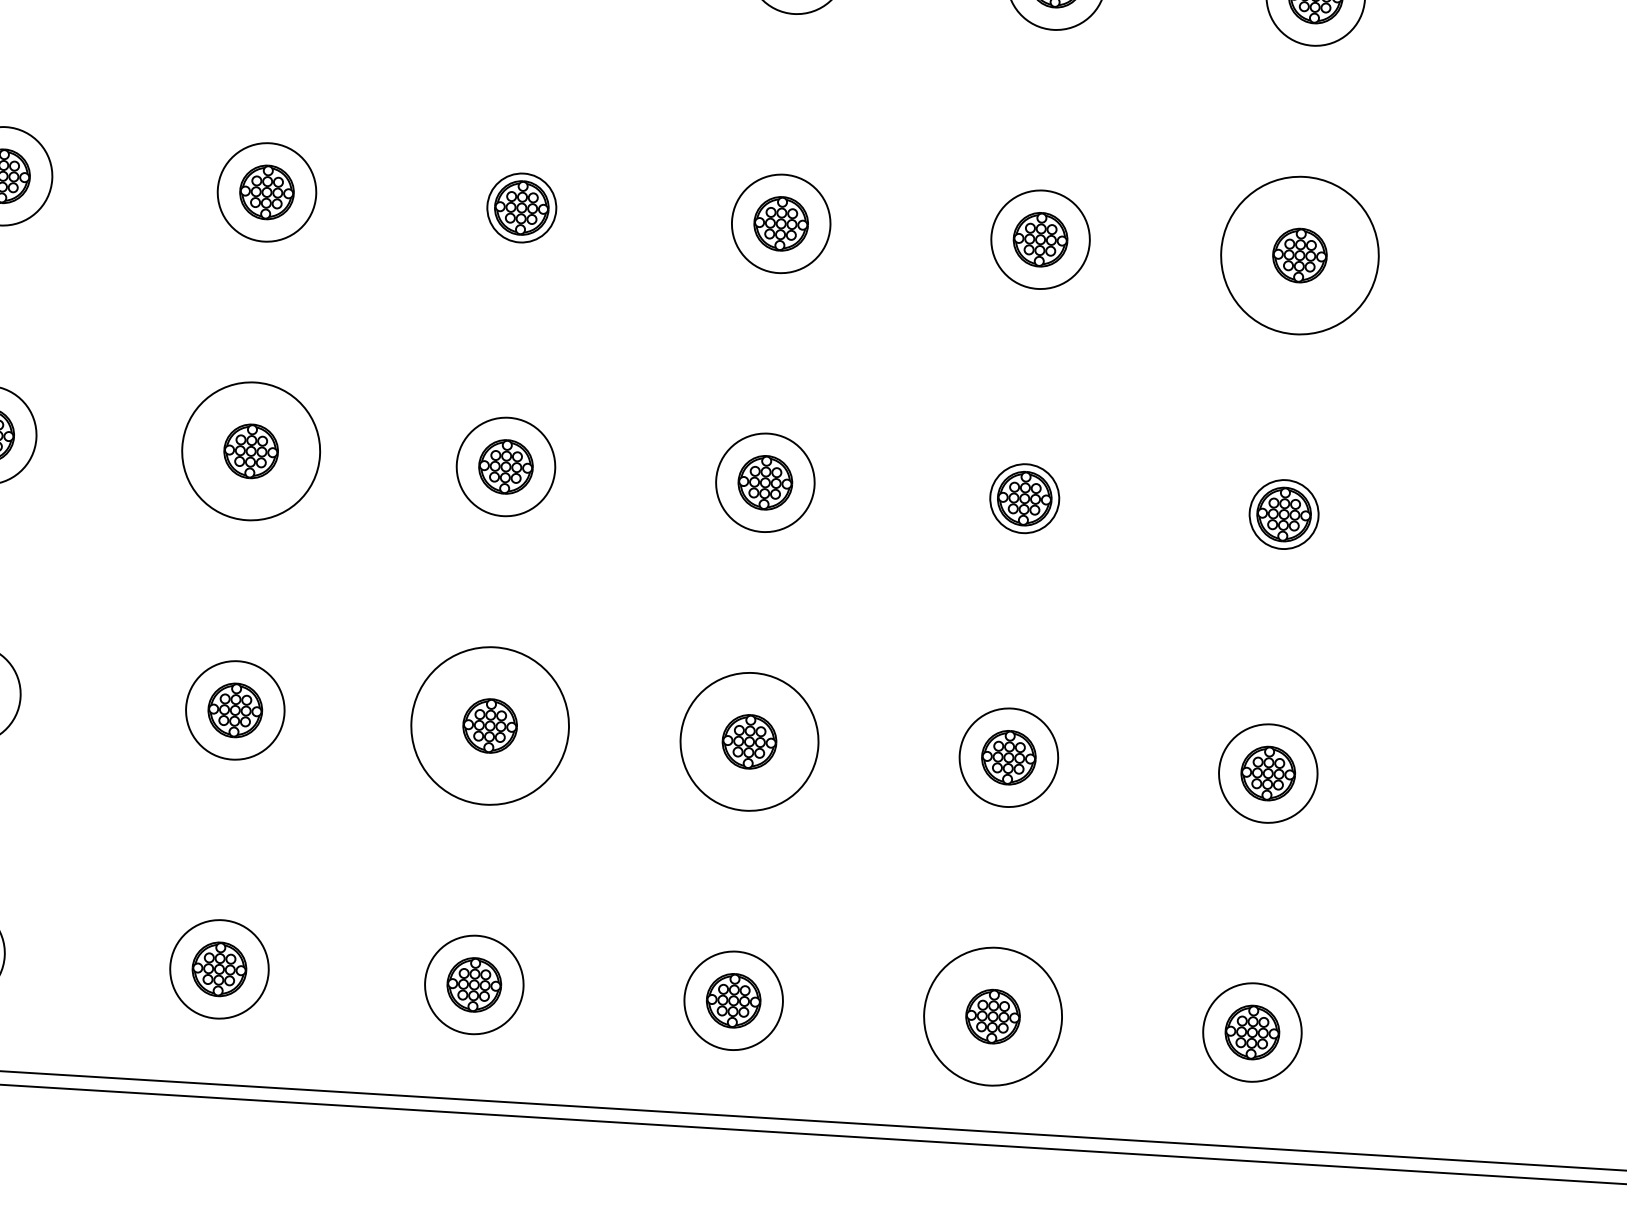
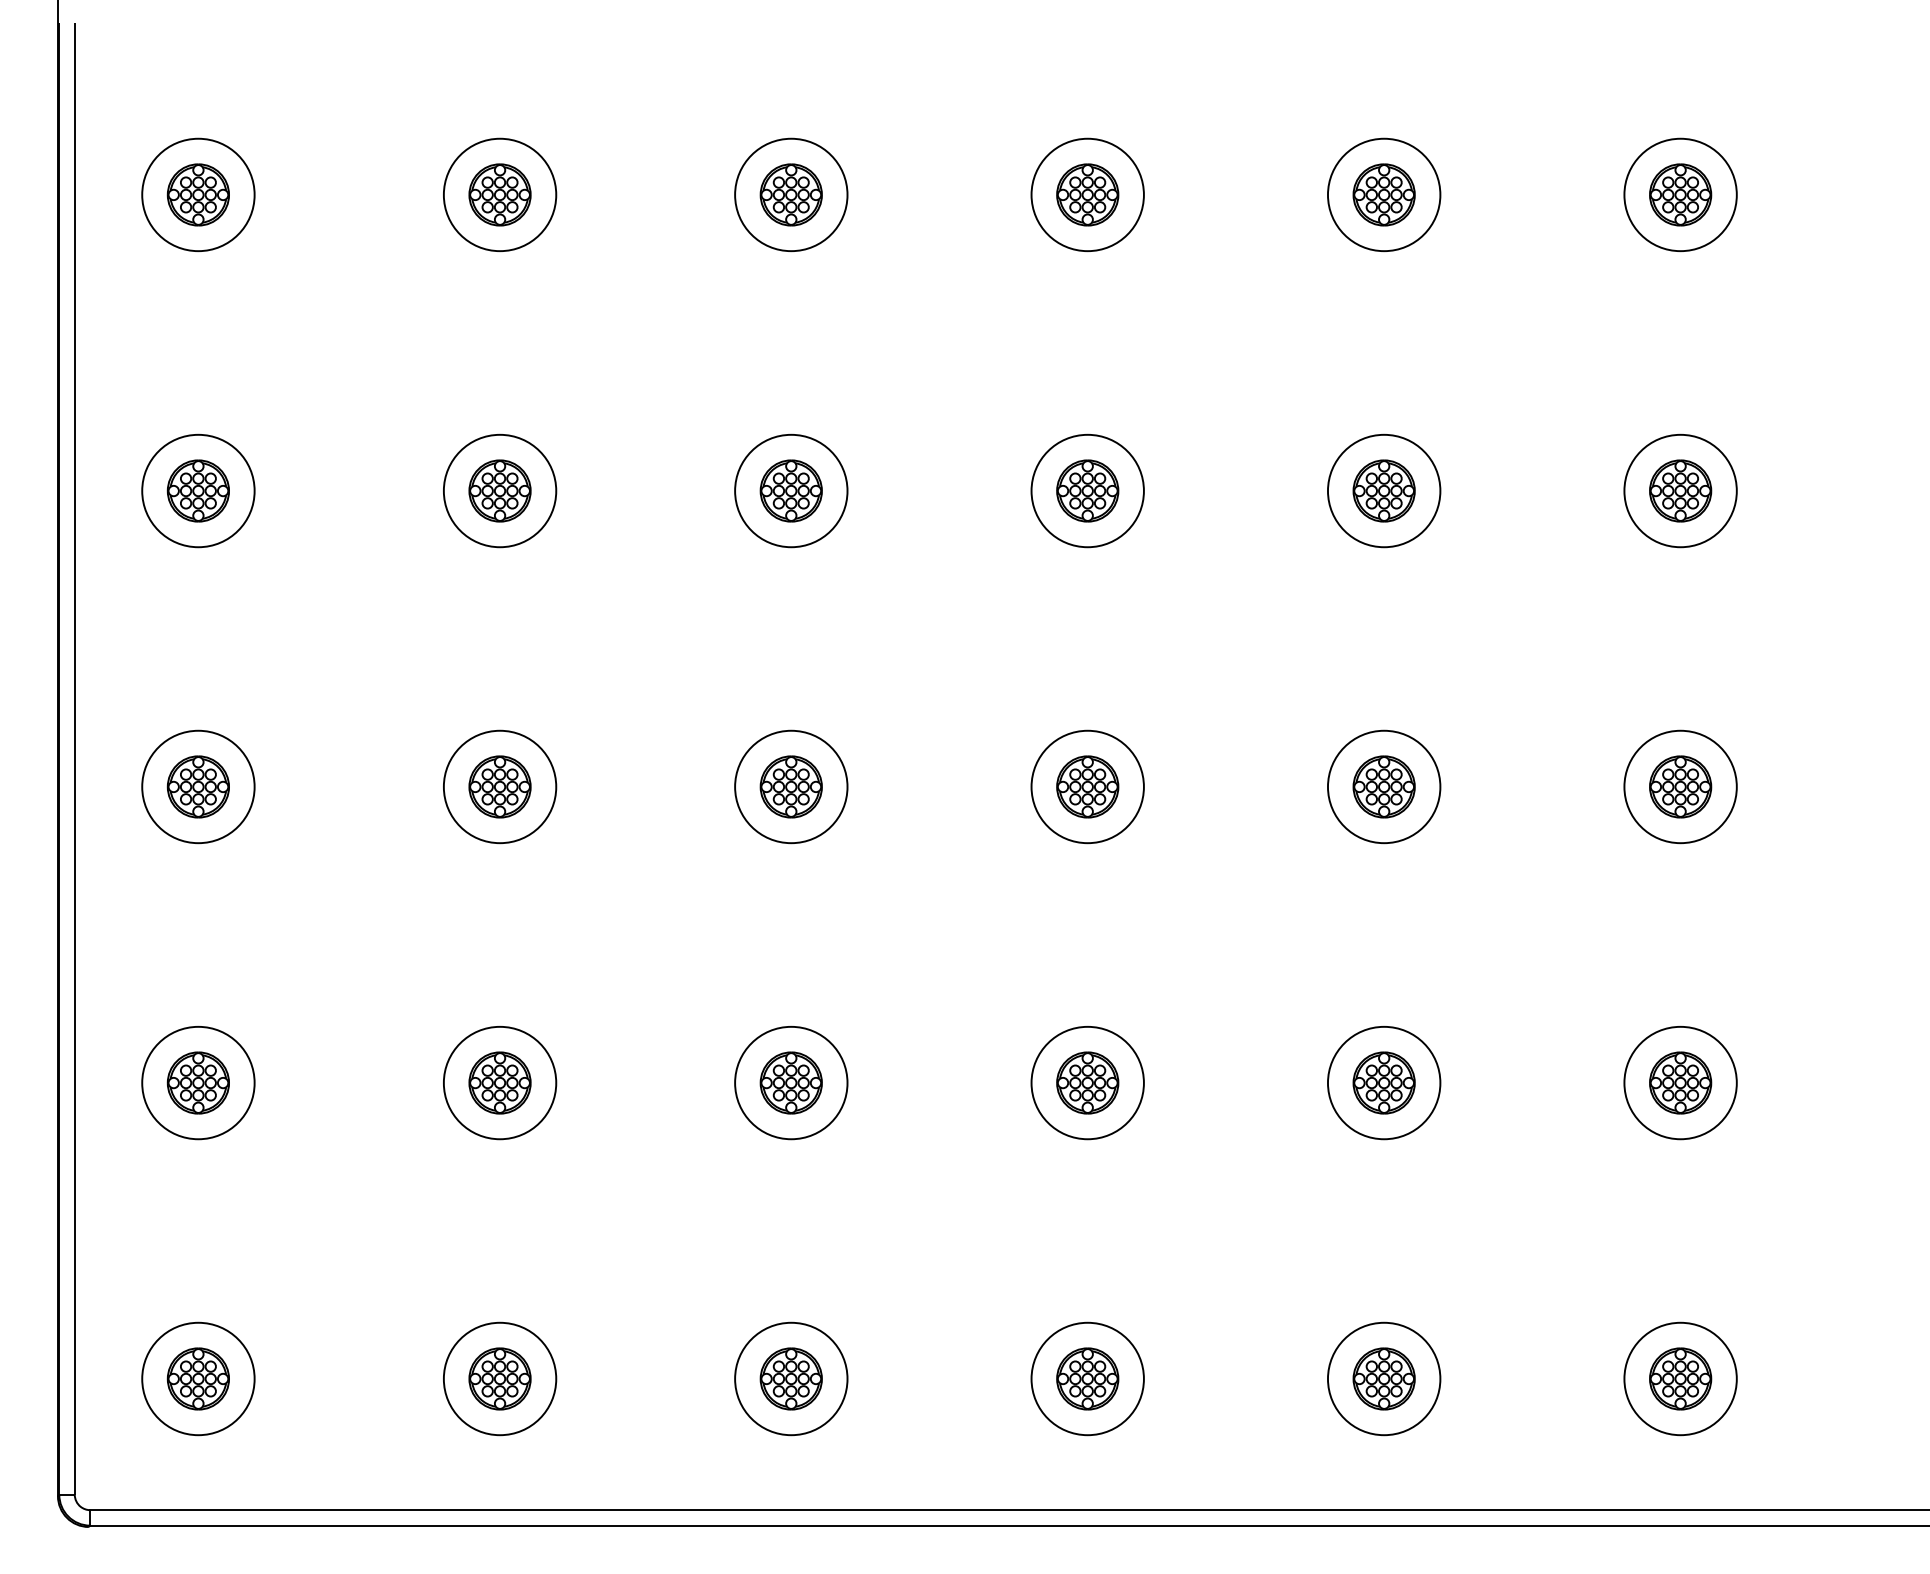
circle: (522, 207) -> (791, 490), size x1.43
circle: (1299, 255) -> (1680, 490), size x0.62
circle: (250, 450) -> (499, 786), size x0.71
circle: (1024, 498) -> (1383, 786), size x1.43
circle: (1284, 514) -> (1680, 786), size x1.43
circle: (490, 725) -> (791, 1082), size x0.62
circle: (749, 741) -> (1087, 1082), size x0.71
circle: (992, 1016) -> (1383, 1378), size x0.71

